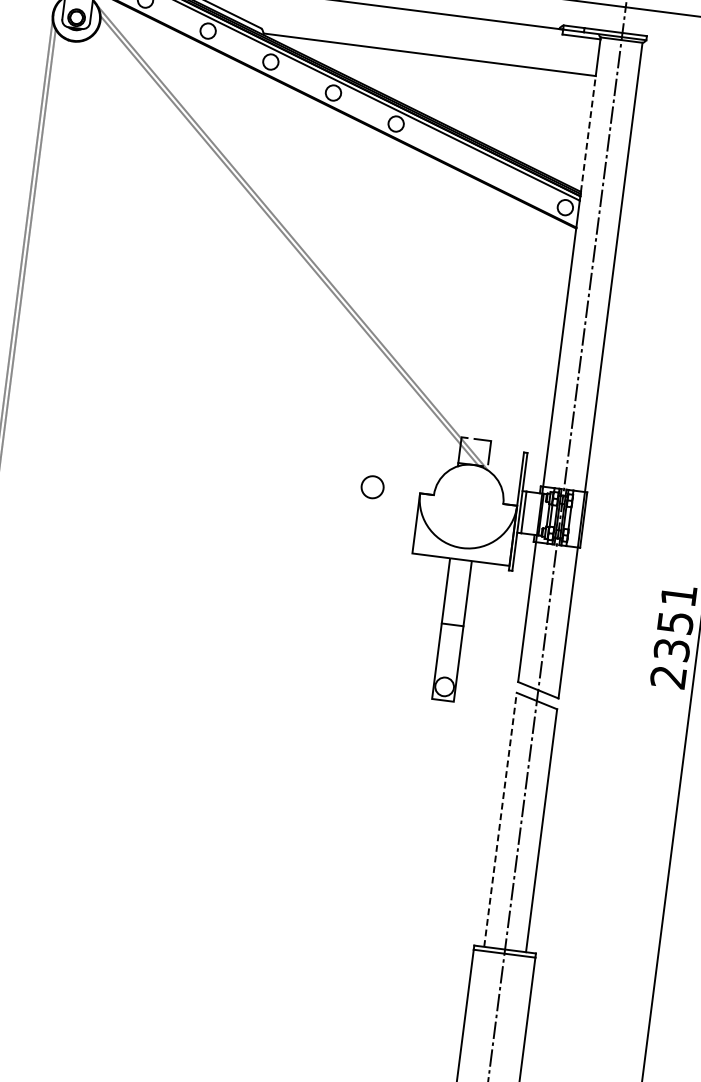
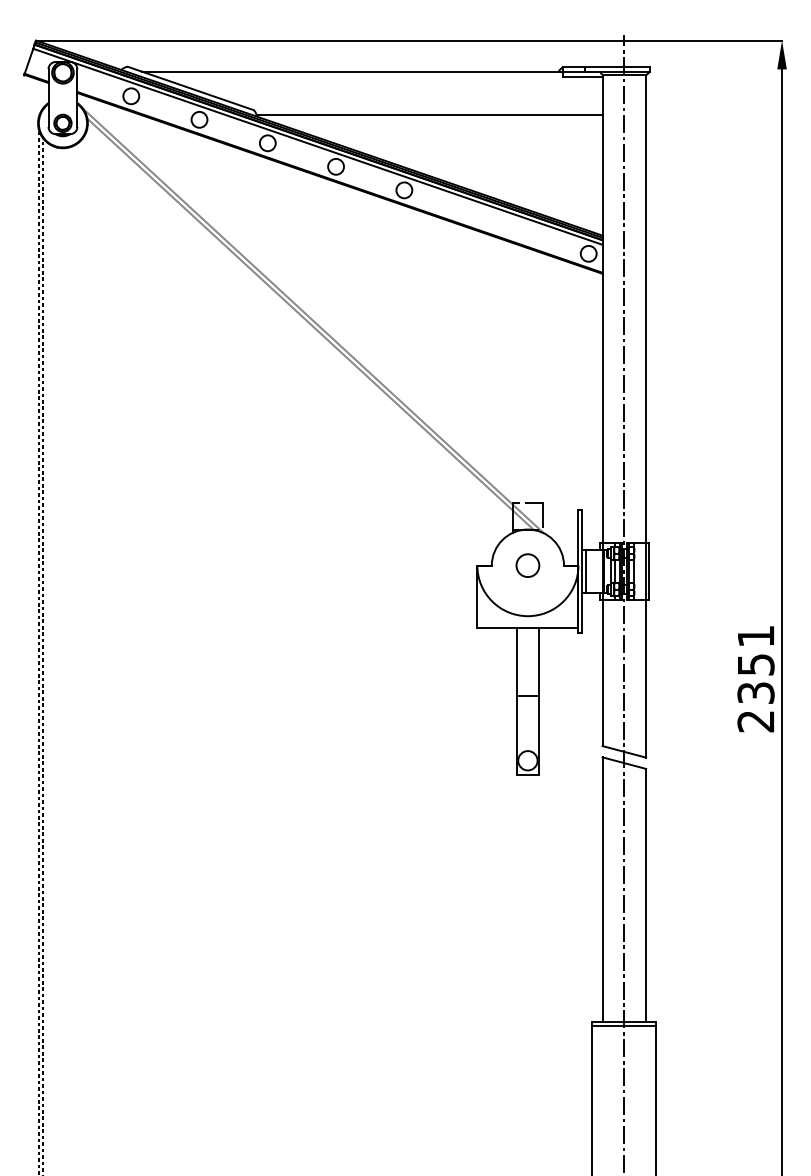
line: (588, 133) -> (602, 174), dashed -> solid
circle: (372, 487) -> (527, 565), moved
line: (500, 819) -> (602, 889), dashed -> solid

